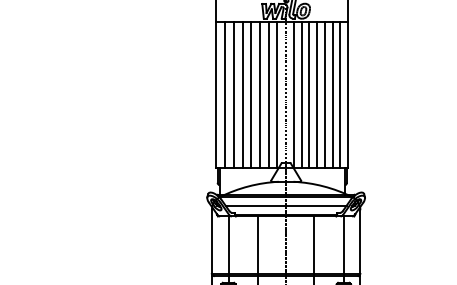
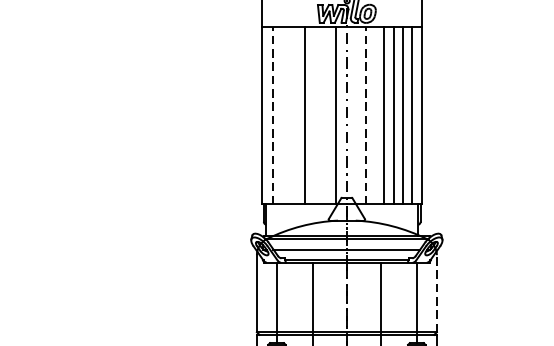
line: (225, 94) -> (273, 114), solid -> dashed
line: (301, 94) -> (365, 114), solid -> dashed
line: (233, 95) -> (283, 116), removed
line: (242, 95) -> (293, 116), removed
line: (260, 95) -> (315, 116), removed
line: (268, 95) -> (325, 116), removed
line: (293, 95) -> (355, 116), removed
line: (309, 95) -> (375, 116), removed
line: (360, 242) -> (437, 294), solid -> dashed

